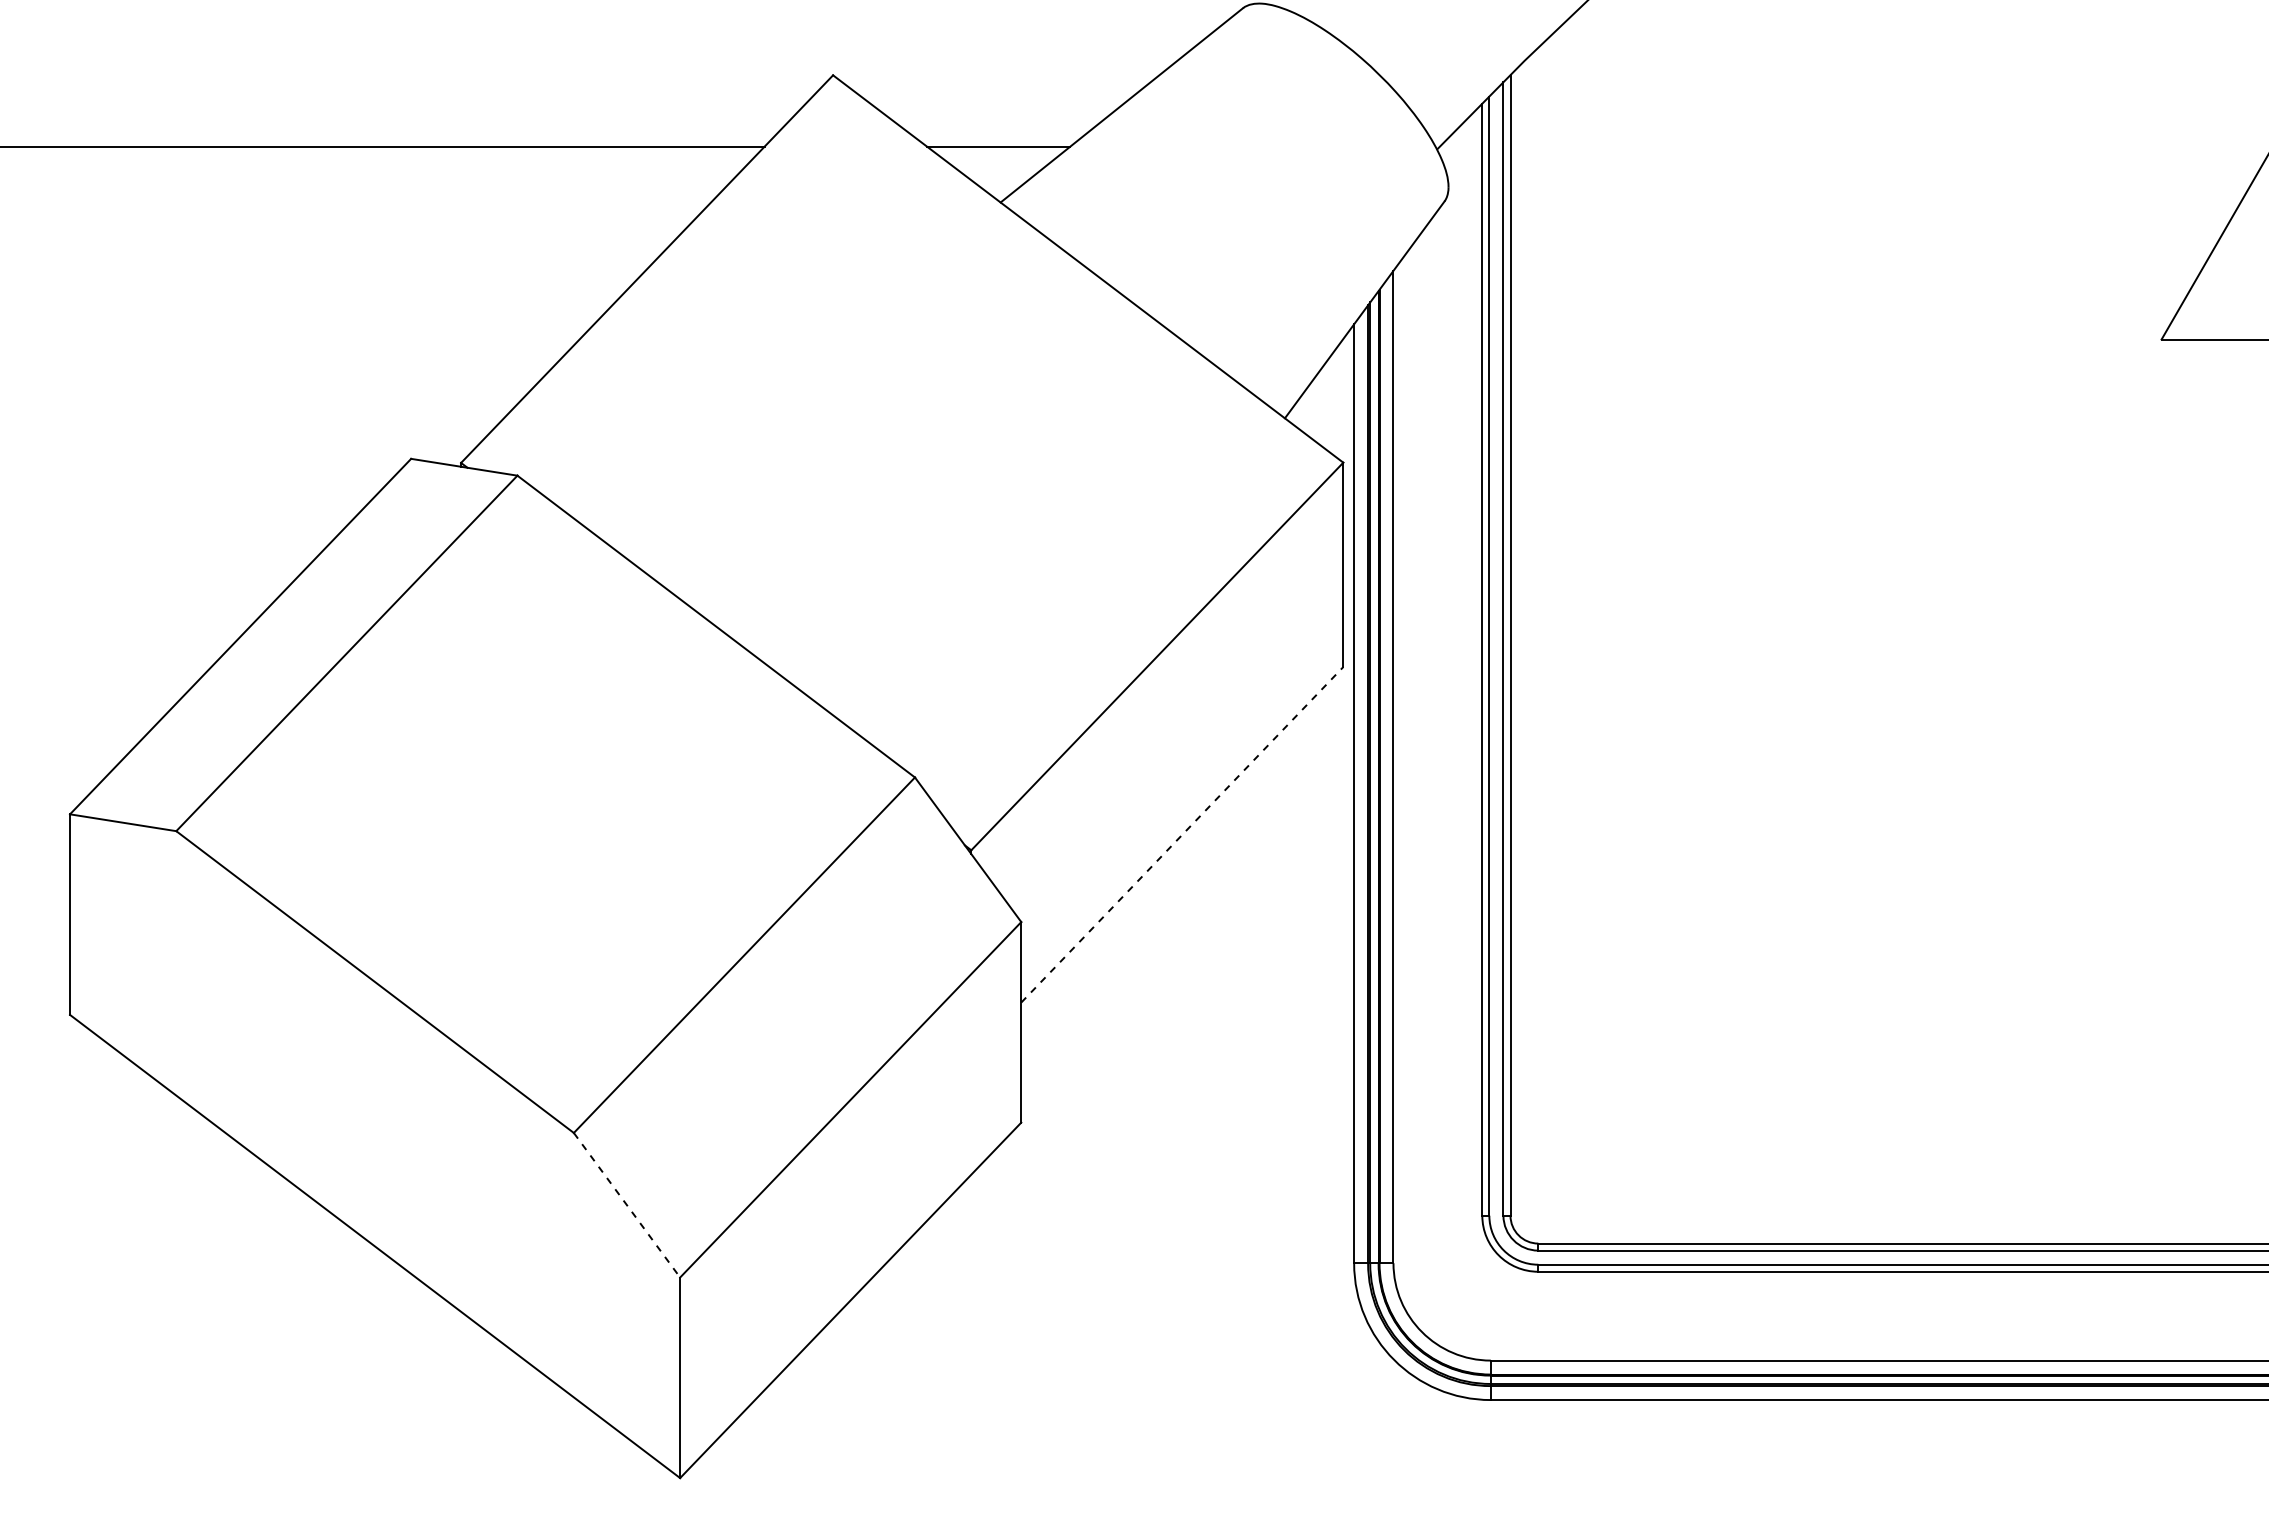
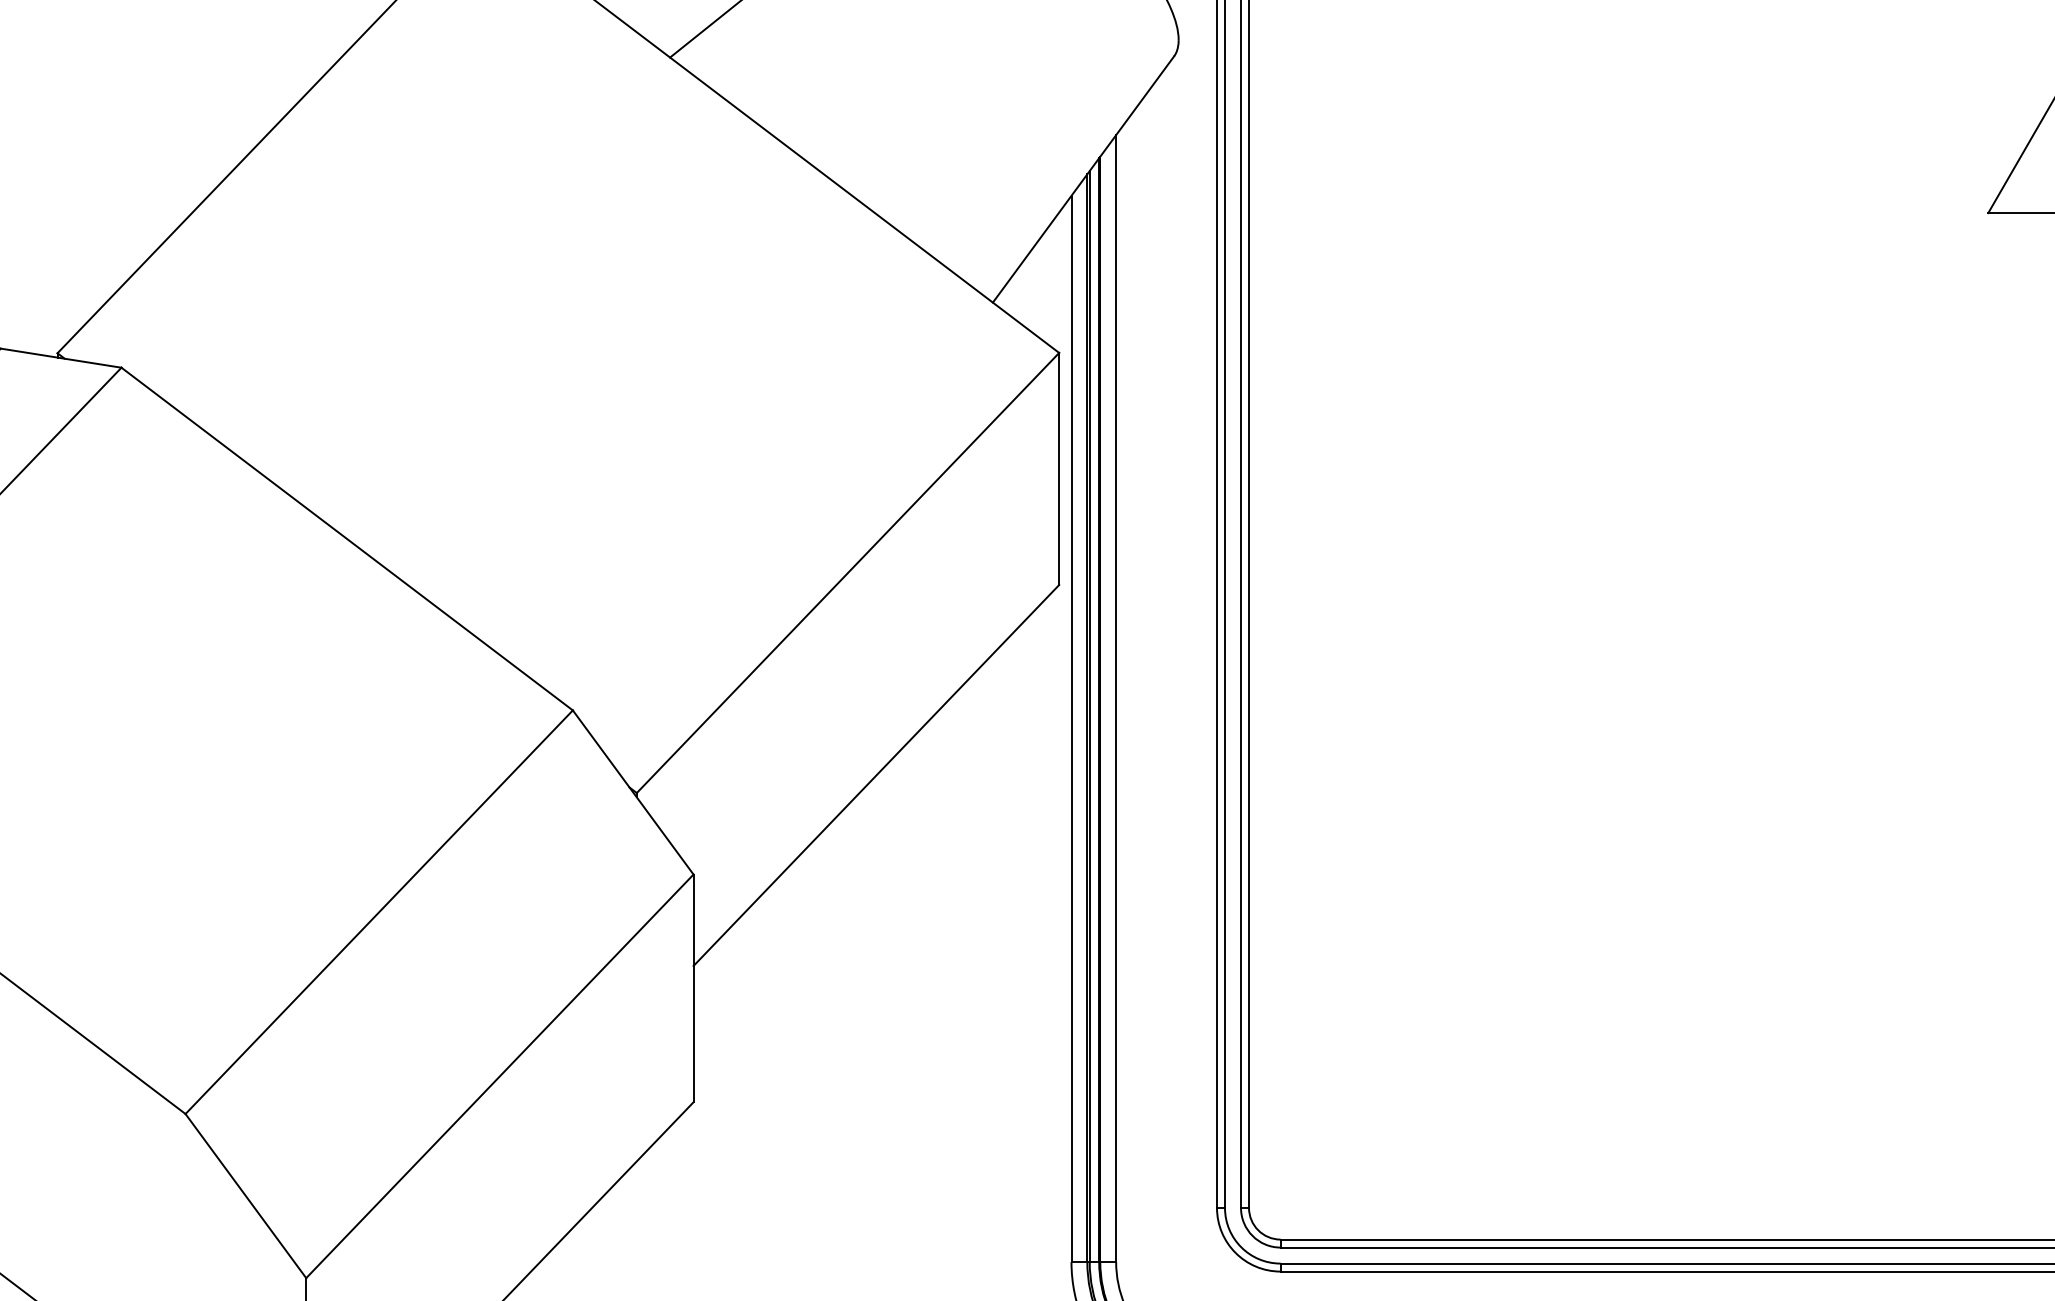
line: (1182, 834) -> (876, 775), dashed -> solid
line: (627, 1205) -> (246, 1196), dashed -> solid

